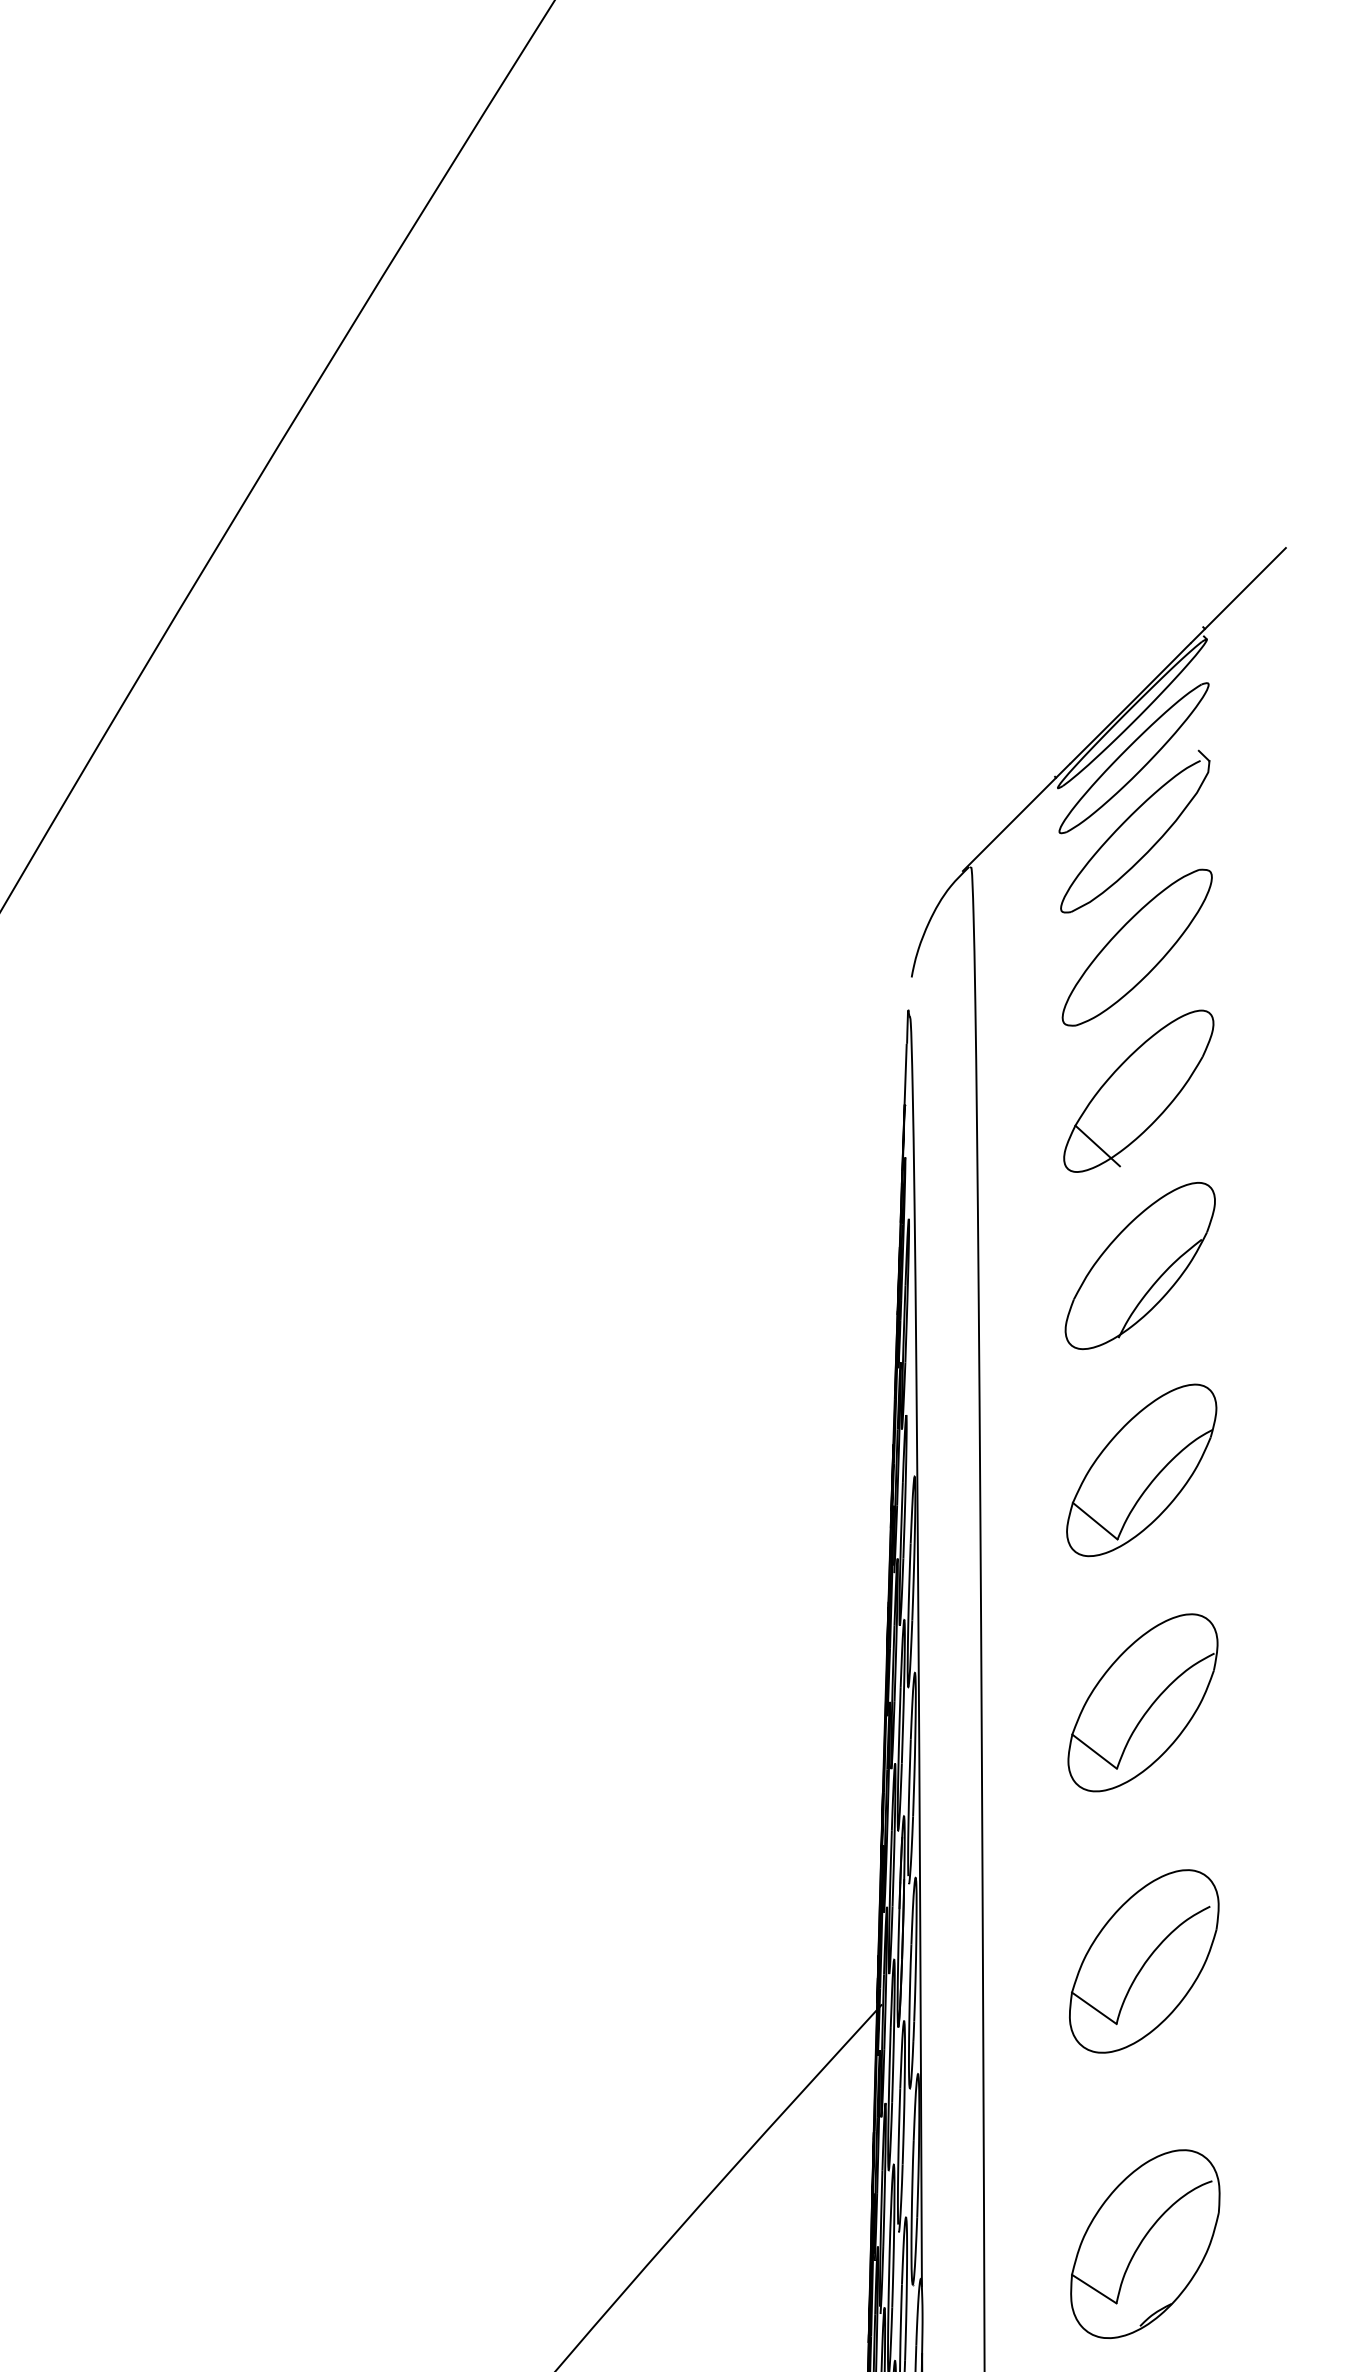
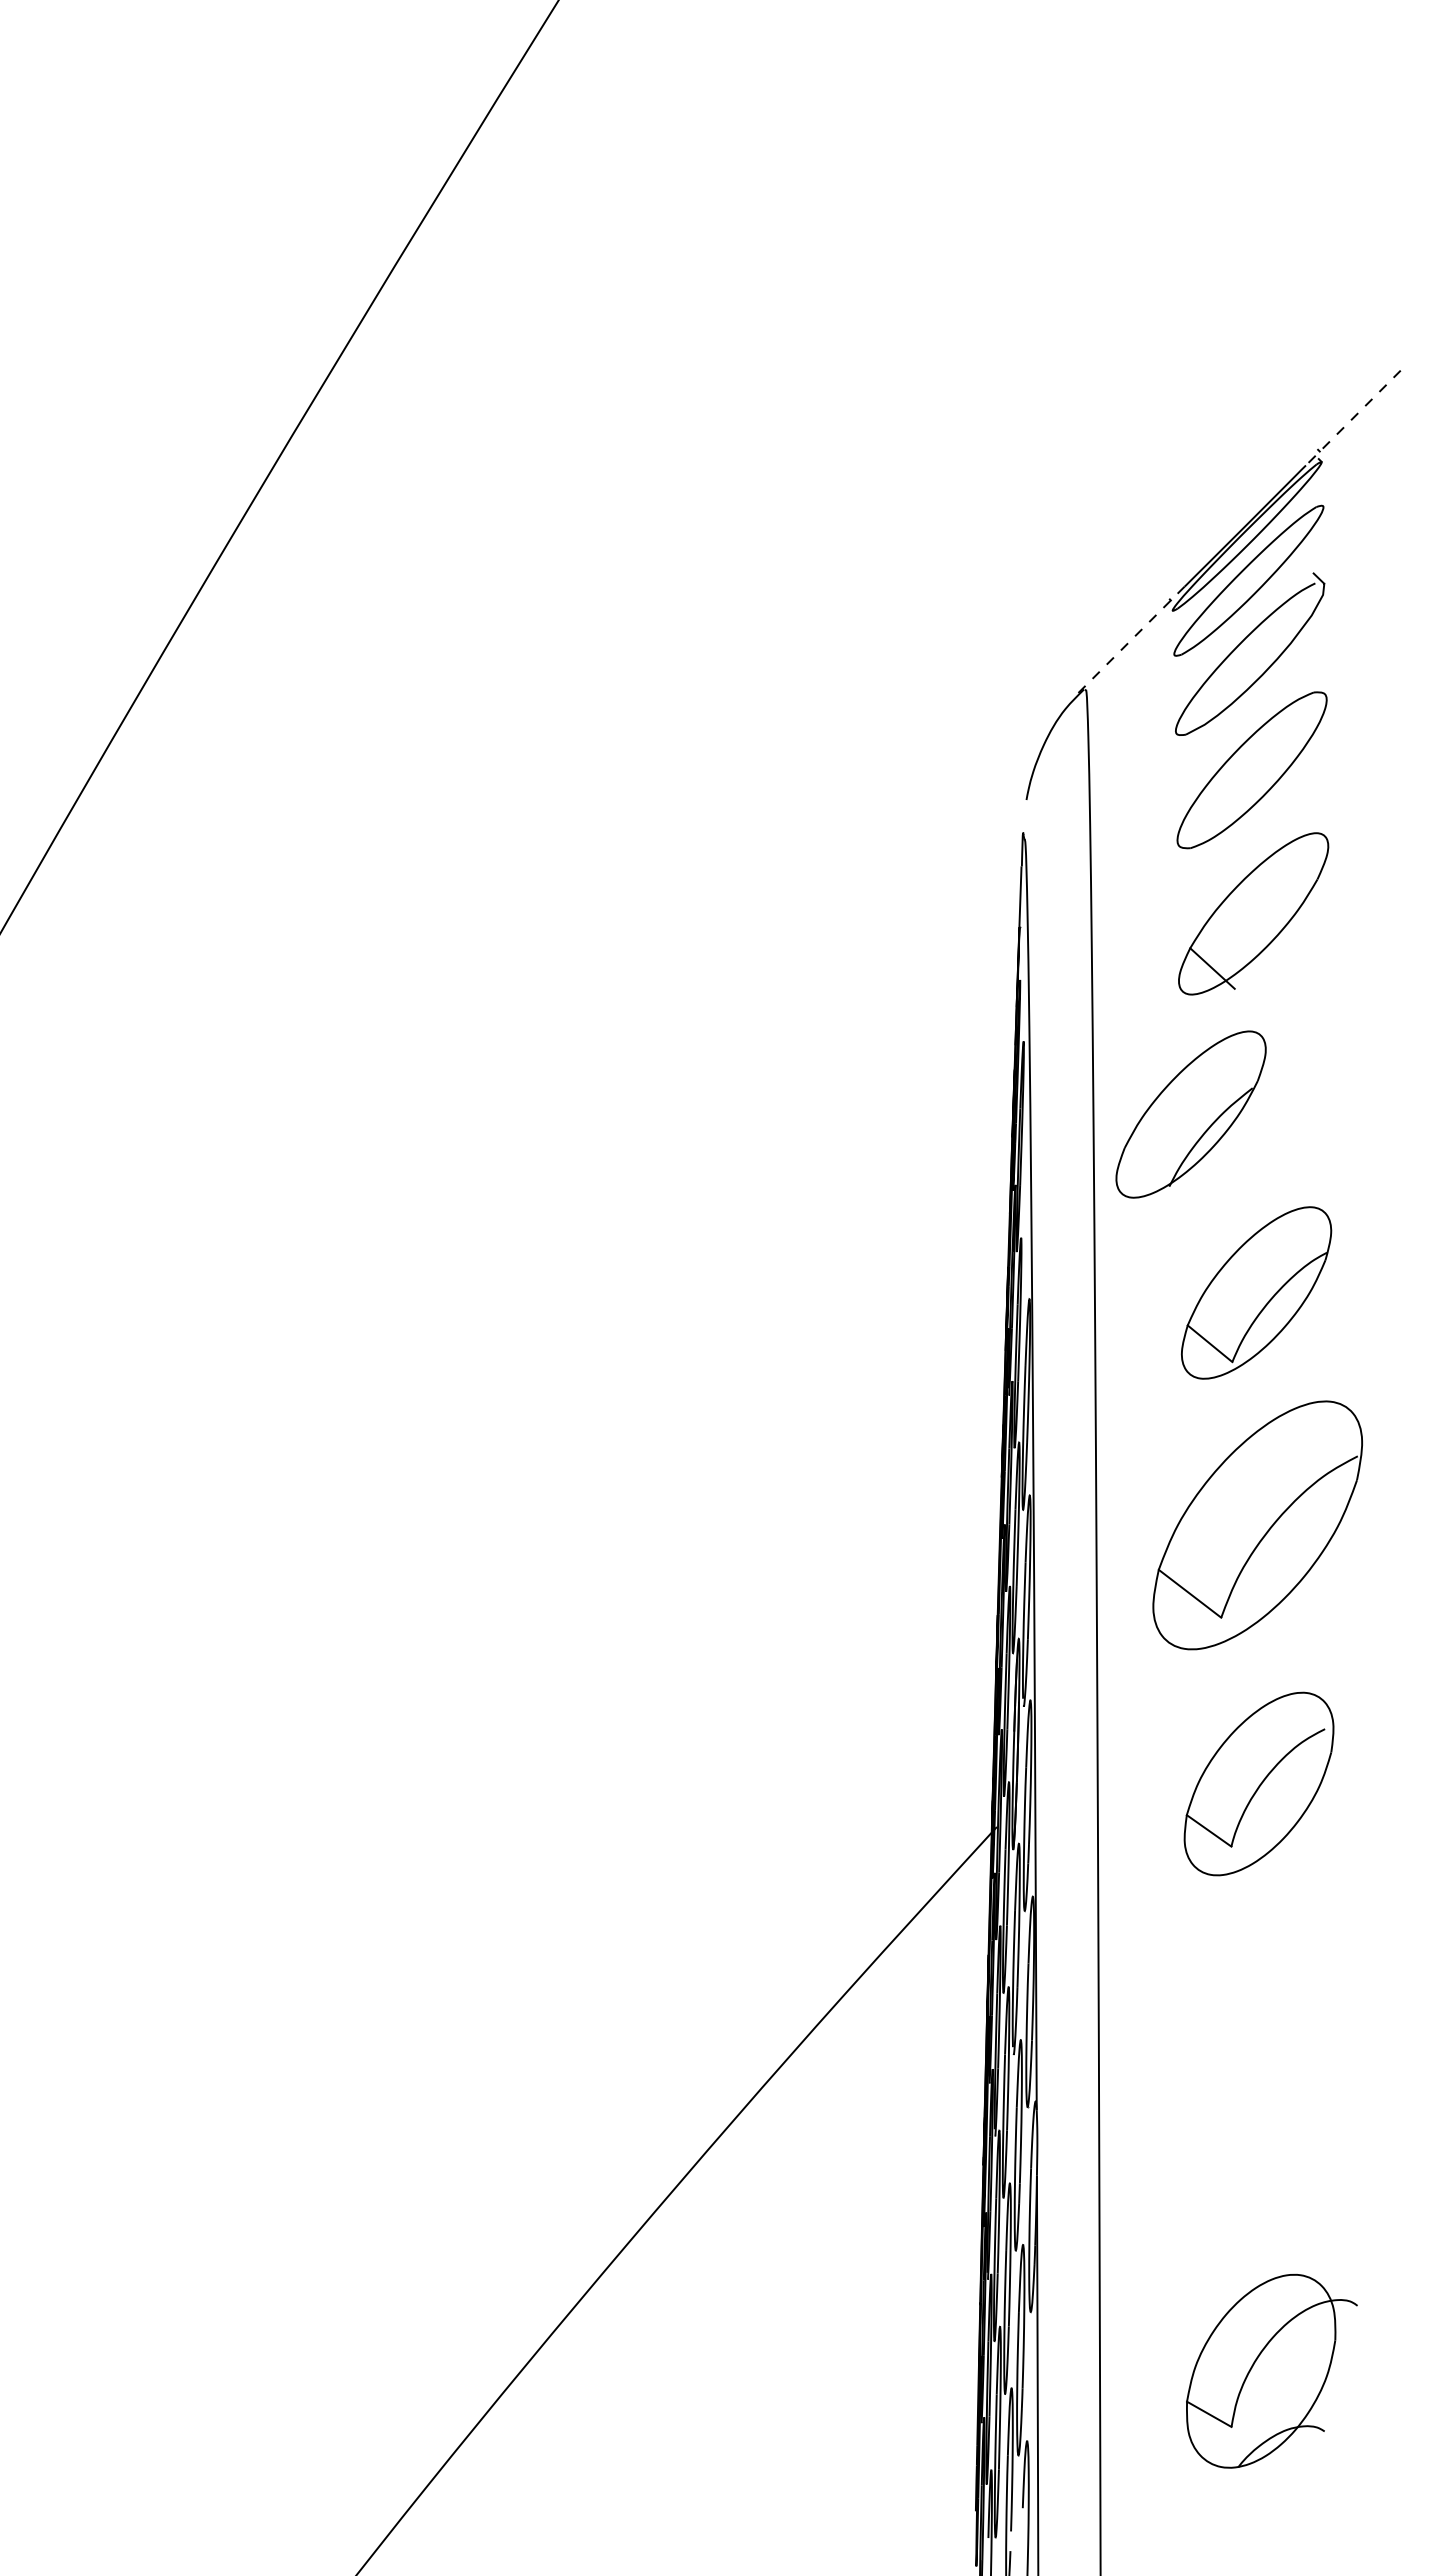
line: (1237, 595) -> (1352, 418), solid -> dashed
line: (1016, 817) -> (1131, 640), solid -> dashed
part: (1139, 1265) -> (1190, 1114), moved
part: (1142, 1702) -> (1257, 1525), size x1.4
part: (1145, 2243) -> (1260, 2066), removed

